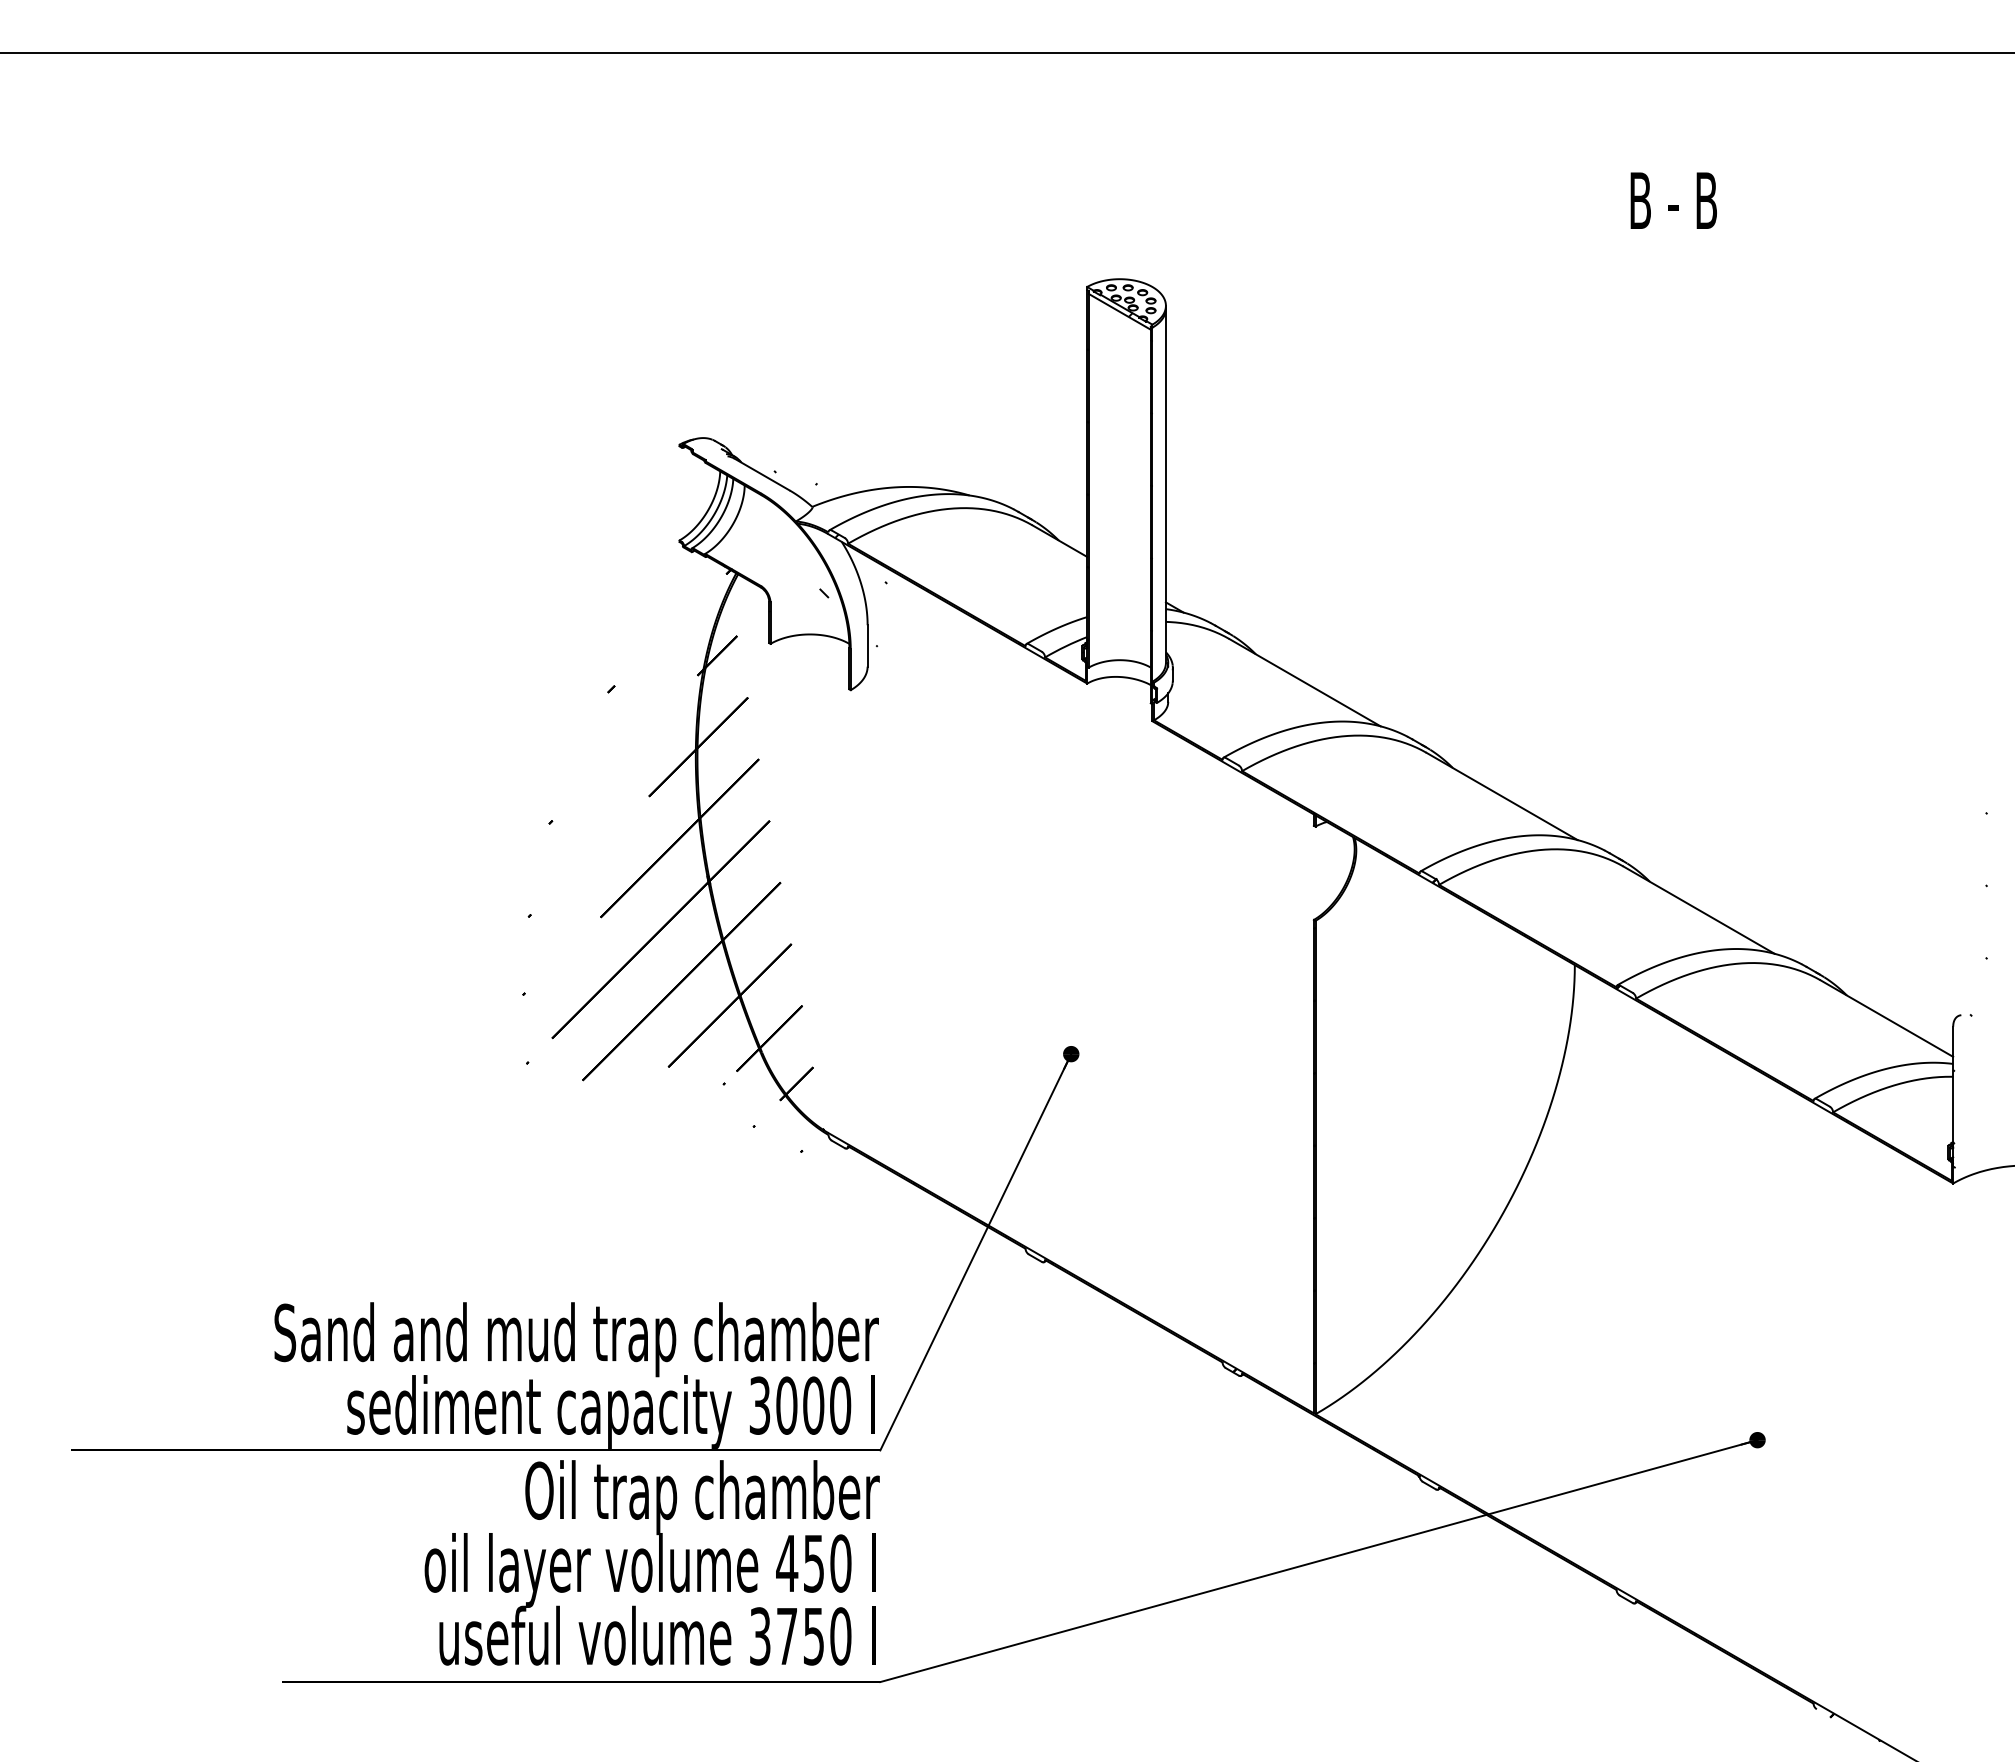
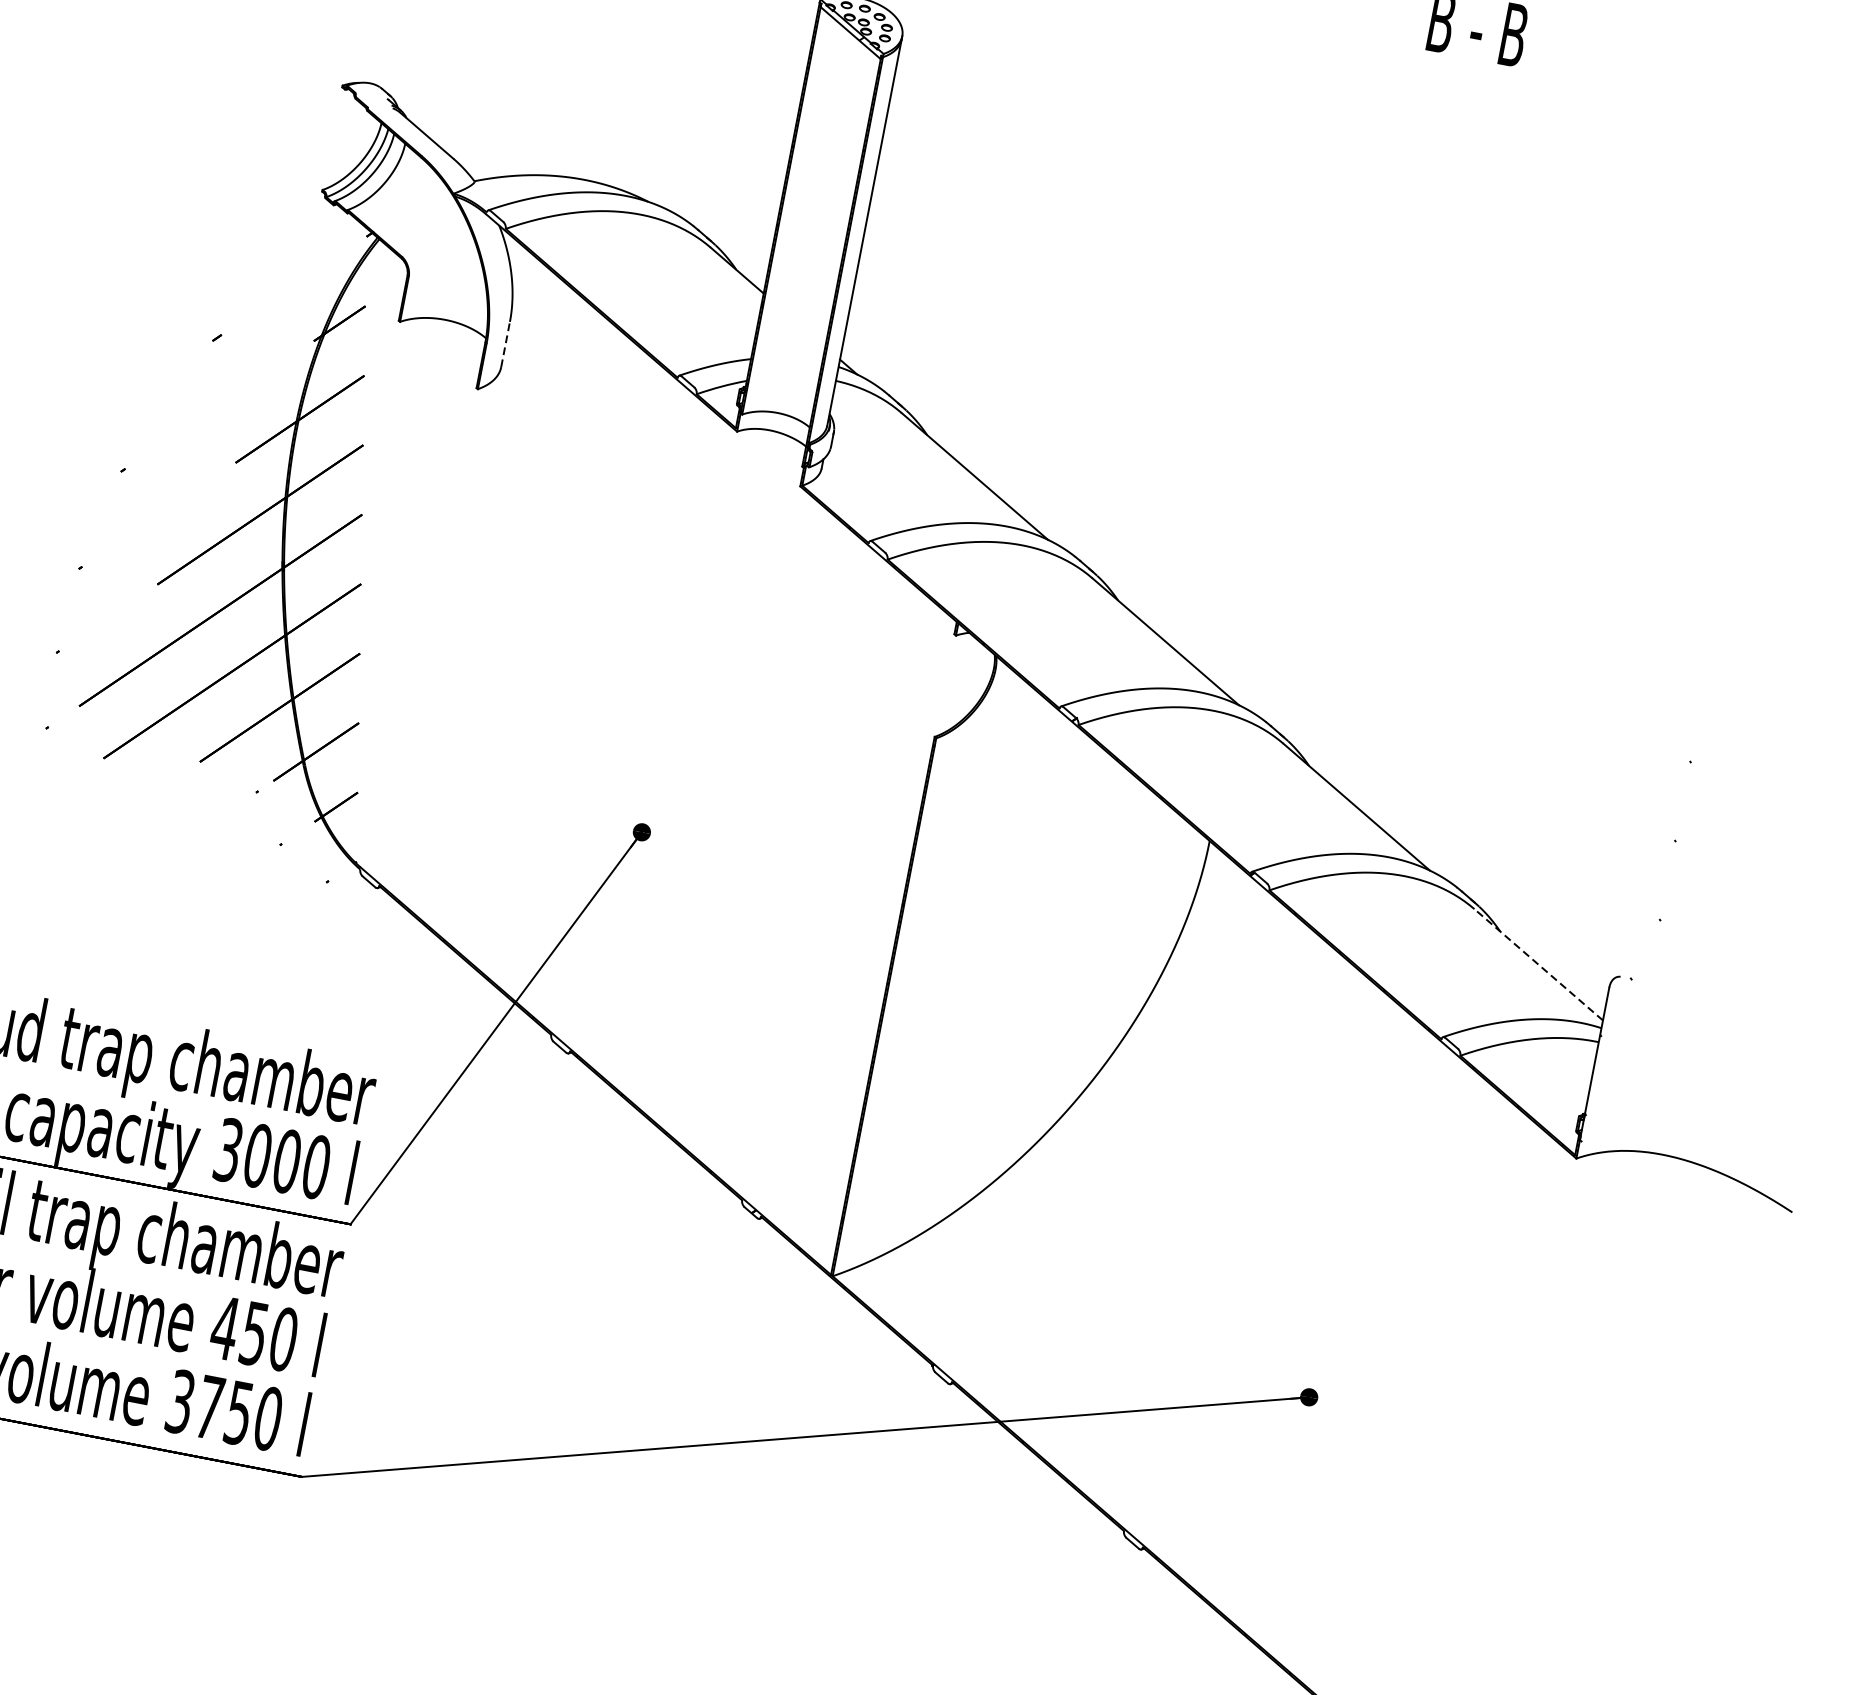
hatch: (830, 558) -> (483, 241), removed
hatch: (949, 576) -> (609, 285), removed
line: (867, 645) -> (505, 343), solid -> dashed
line: (1886, 1018) -> (1538, 964), solid -> dashed

